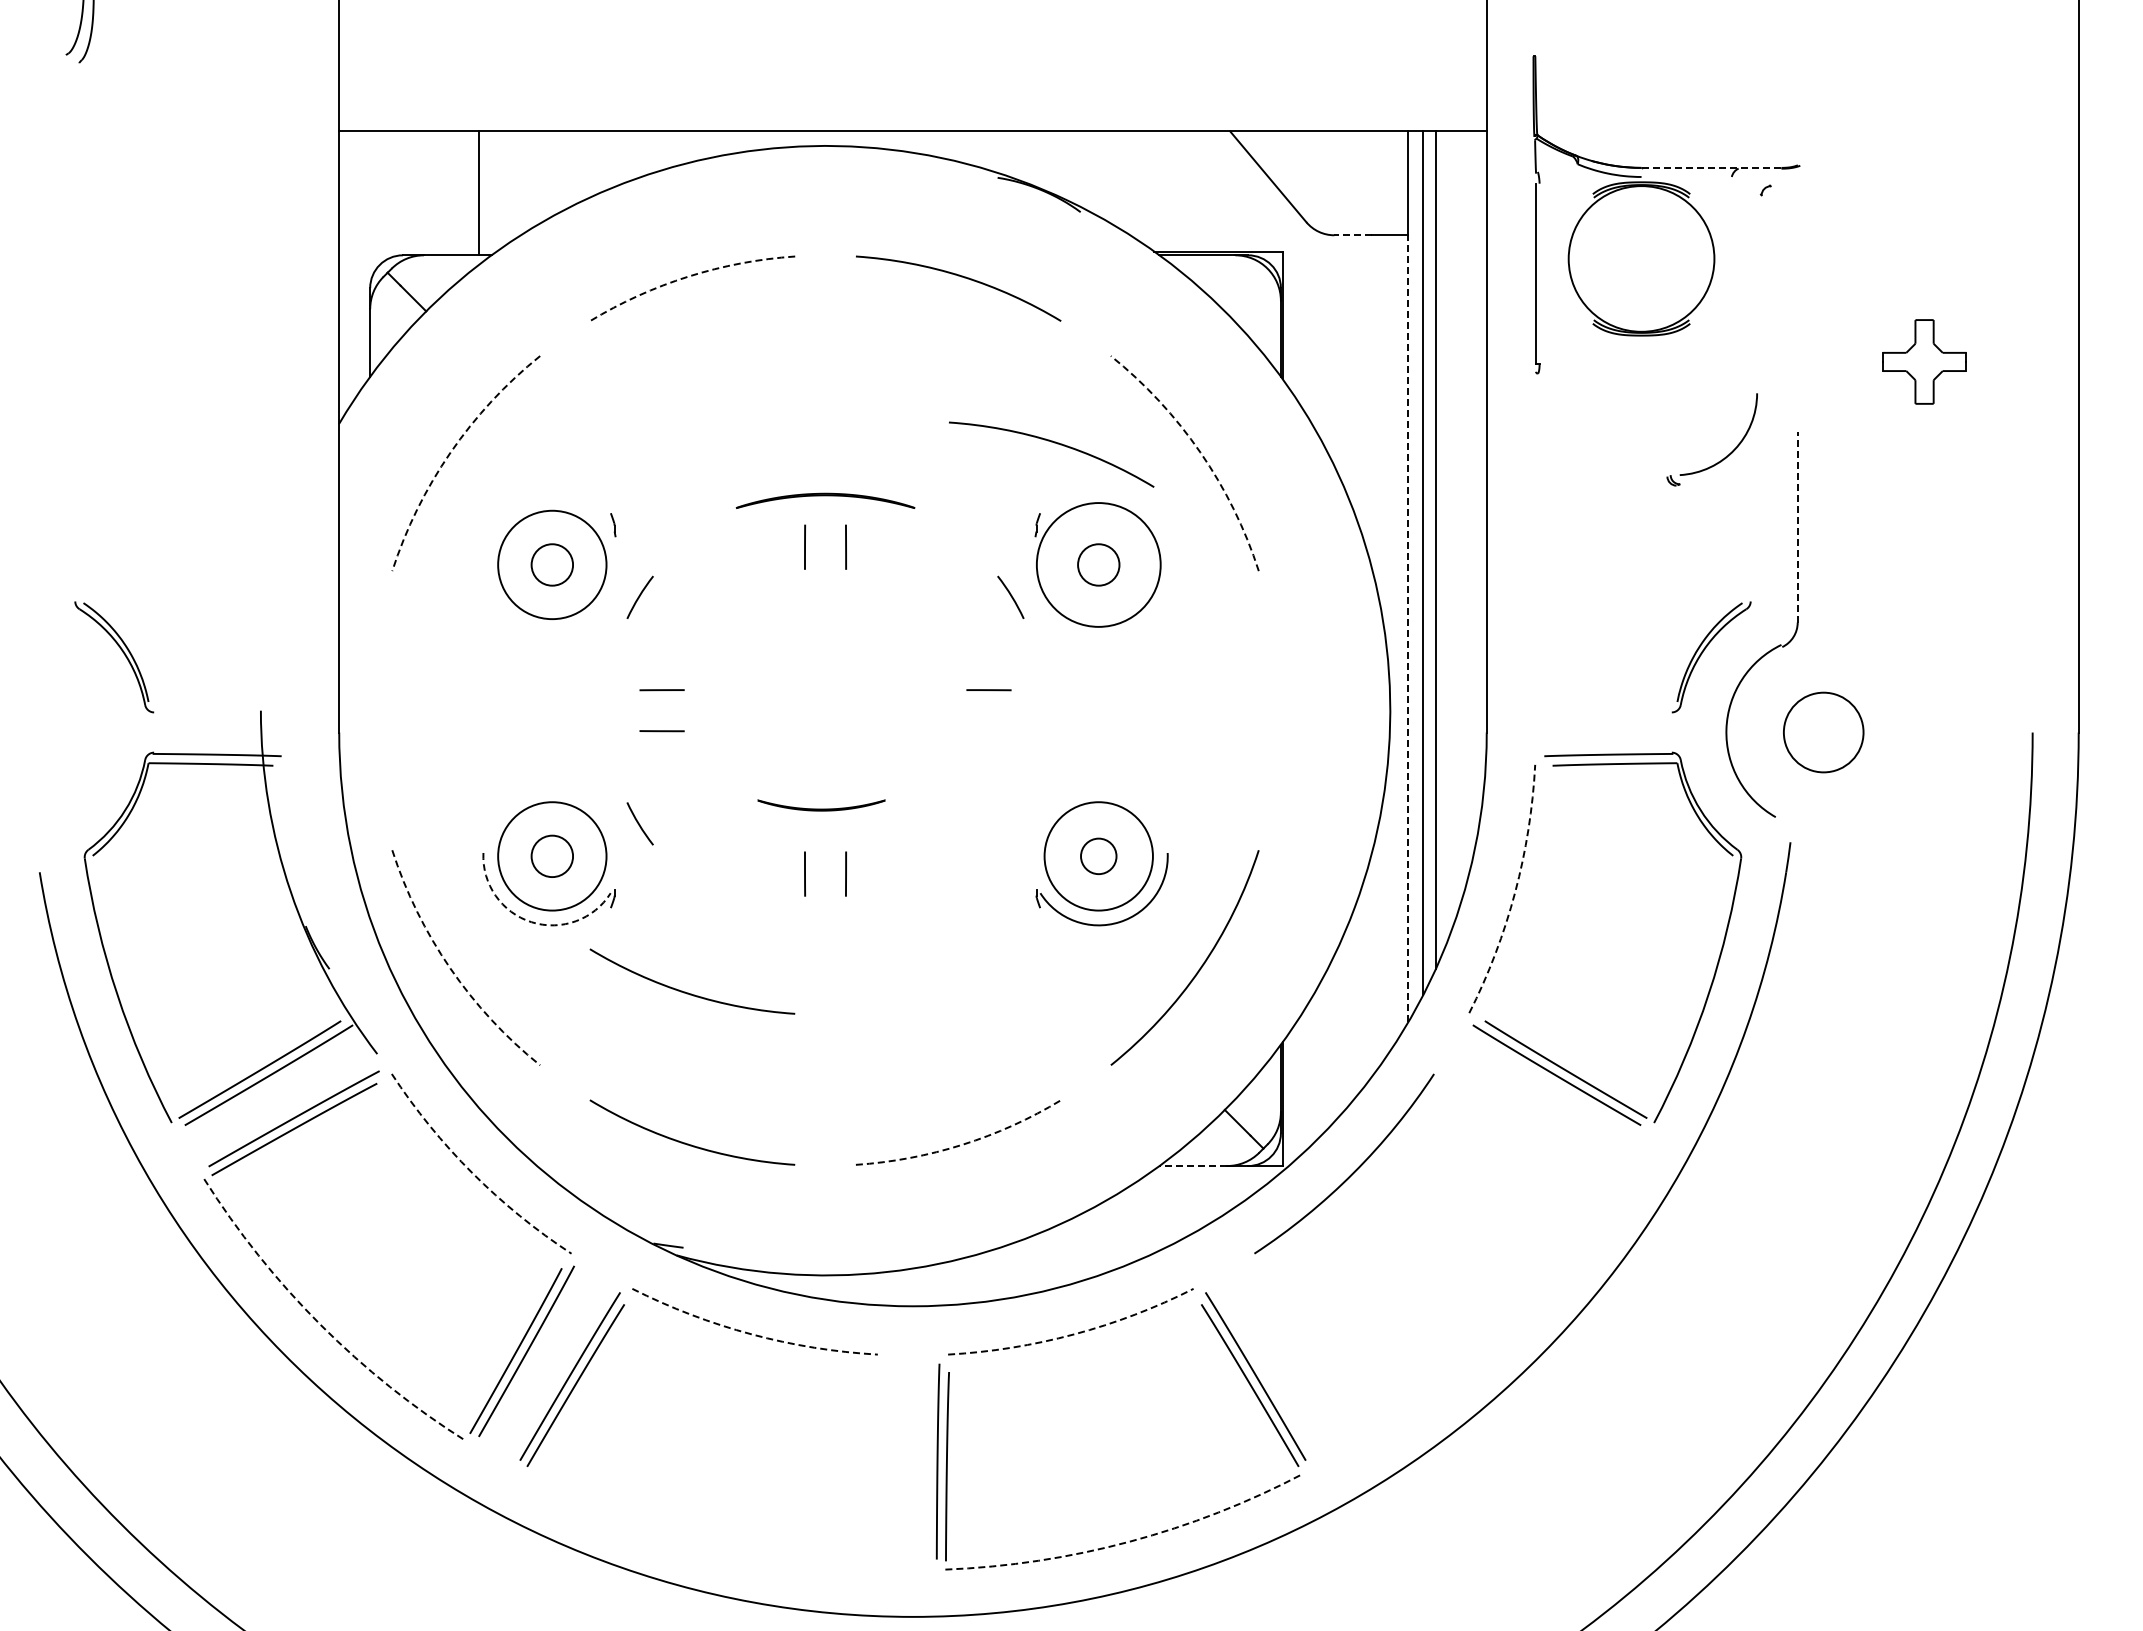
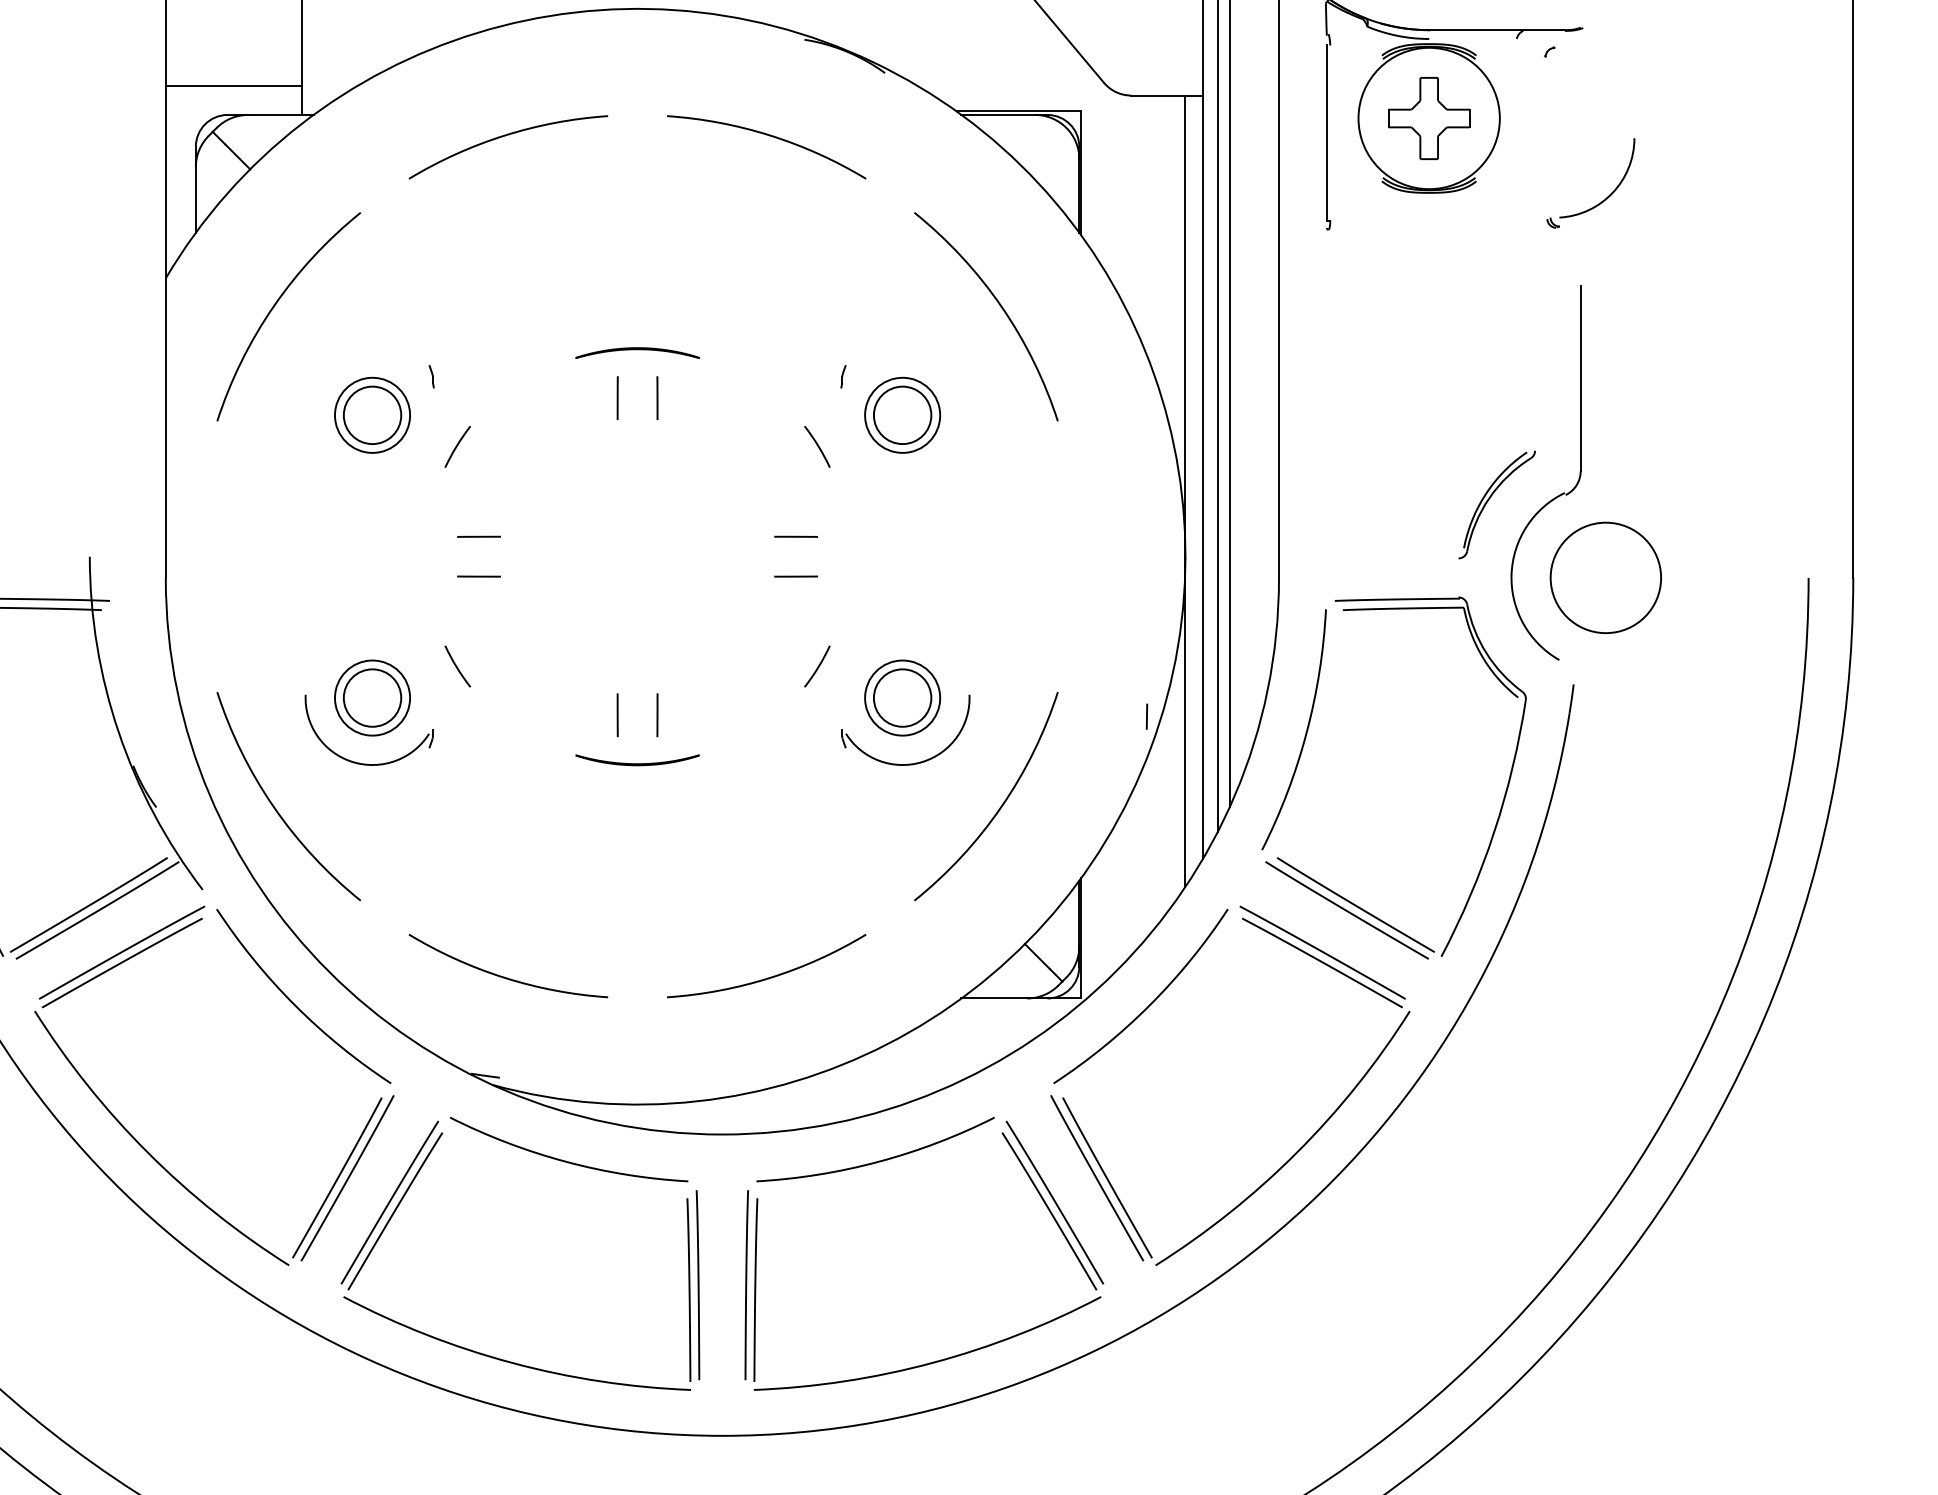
line: (1711, 167) -> (1497, 29), dashed -> solid
line: (409, 225) -> (233, 86), added
line: (1353, 235) -> (1149, 95), dashed -> solid
arc: (688, 276) -> (504, 135), dashed -> solid
part: (1924, 361) -> (1429, 118), moved
arc: (1054, 443) -> (859, 297), removed
arc: (450, 452) -> (273, 306), dashed -> solid
arc: (1200, 452) -> (1001, 306), dashed -> solid
part: (1726, 455) -> (1604, 198), moved
part: (825, 500) -> (637, 352), size x0.71
line: (1797, 526) -> (1580, 378), dashed -> solid
circle: (551, 564) -> (371, 414), size x1.43
circle: (552, 564) -> (372, 414), size x0.71
circle: (1098, 564) -> (902, 414), size x0.62
circle: (1098, 564) -> (902, 414), size x1.43
line: (1408, 628) -> (1203, 476), dashed -> solid
line: (1390, 643) -> (1185, 491), added
line: (988, 731) -> (795, 576), added
circle: (1823, 732) -> (1605, 577), size x1.43
part: (821, 805) -> (637, 760), moved
arc: (1011, 823) -> (817, 666), added
circle: (551, 856) -> (371, 698), size x1.43
circle: (552, 856) -> (372, 698), size x0.71
circle: (1098, 856) -> (902, 698), size x0.71
circle: (1098, 856) -> (902, 698), size x1.67
line: (1350, 875) -> (1146, 716), added
arc: (1515, 892) -> (1306, 733), dashed -> solid
arc: (531, 922) -> (352, 762), dashed -> solid
arc: (450, 968) -> (273, 806), dashed -> solid
arc: (688, 992) -> (504, 830), removed
arc: (962, 1144) -> (770, 977), dashed -> solid
line: (1193, 1166) -> (994, 998), dashed -> solid
arc: (472, 1173) -> (295, 1005), dashed -> solid
part: (1505, 1323) -> (1297, 1151), added
arc: (320, 1324) -> (147, 1152), dashed -> solid
arc: (751, 1334) -> (565, 1161), dashed -> solid
arc: (1074, 1334) -> (879, 1161), dashed -> solid
part: (689, 1538) -> (505, 1359), added
arc: (1129, 1541) -> (932, 1362), dashed -> solid

